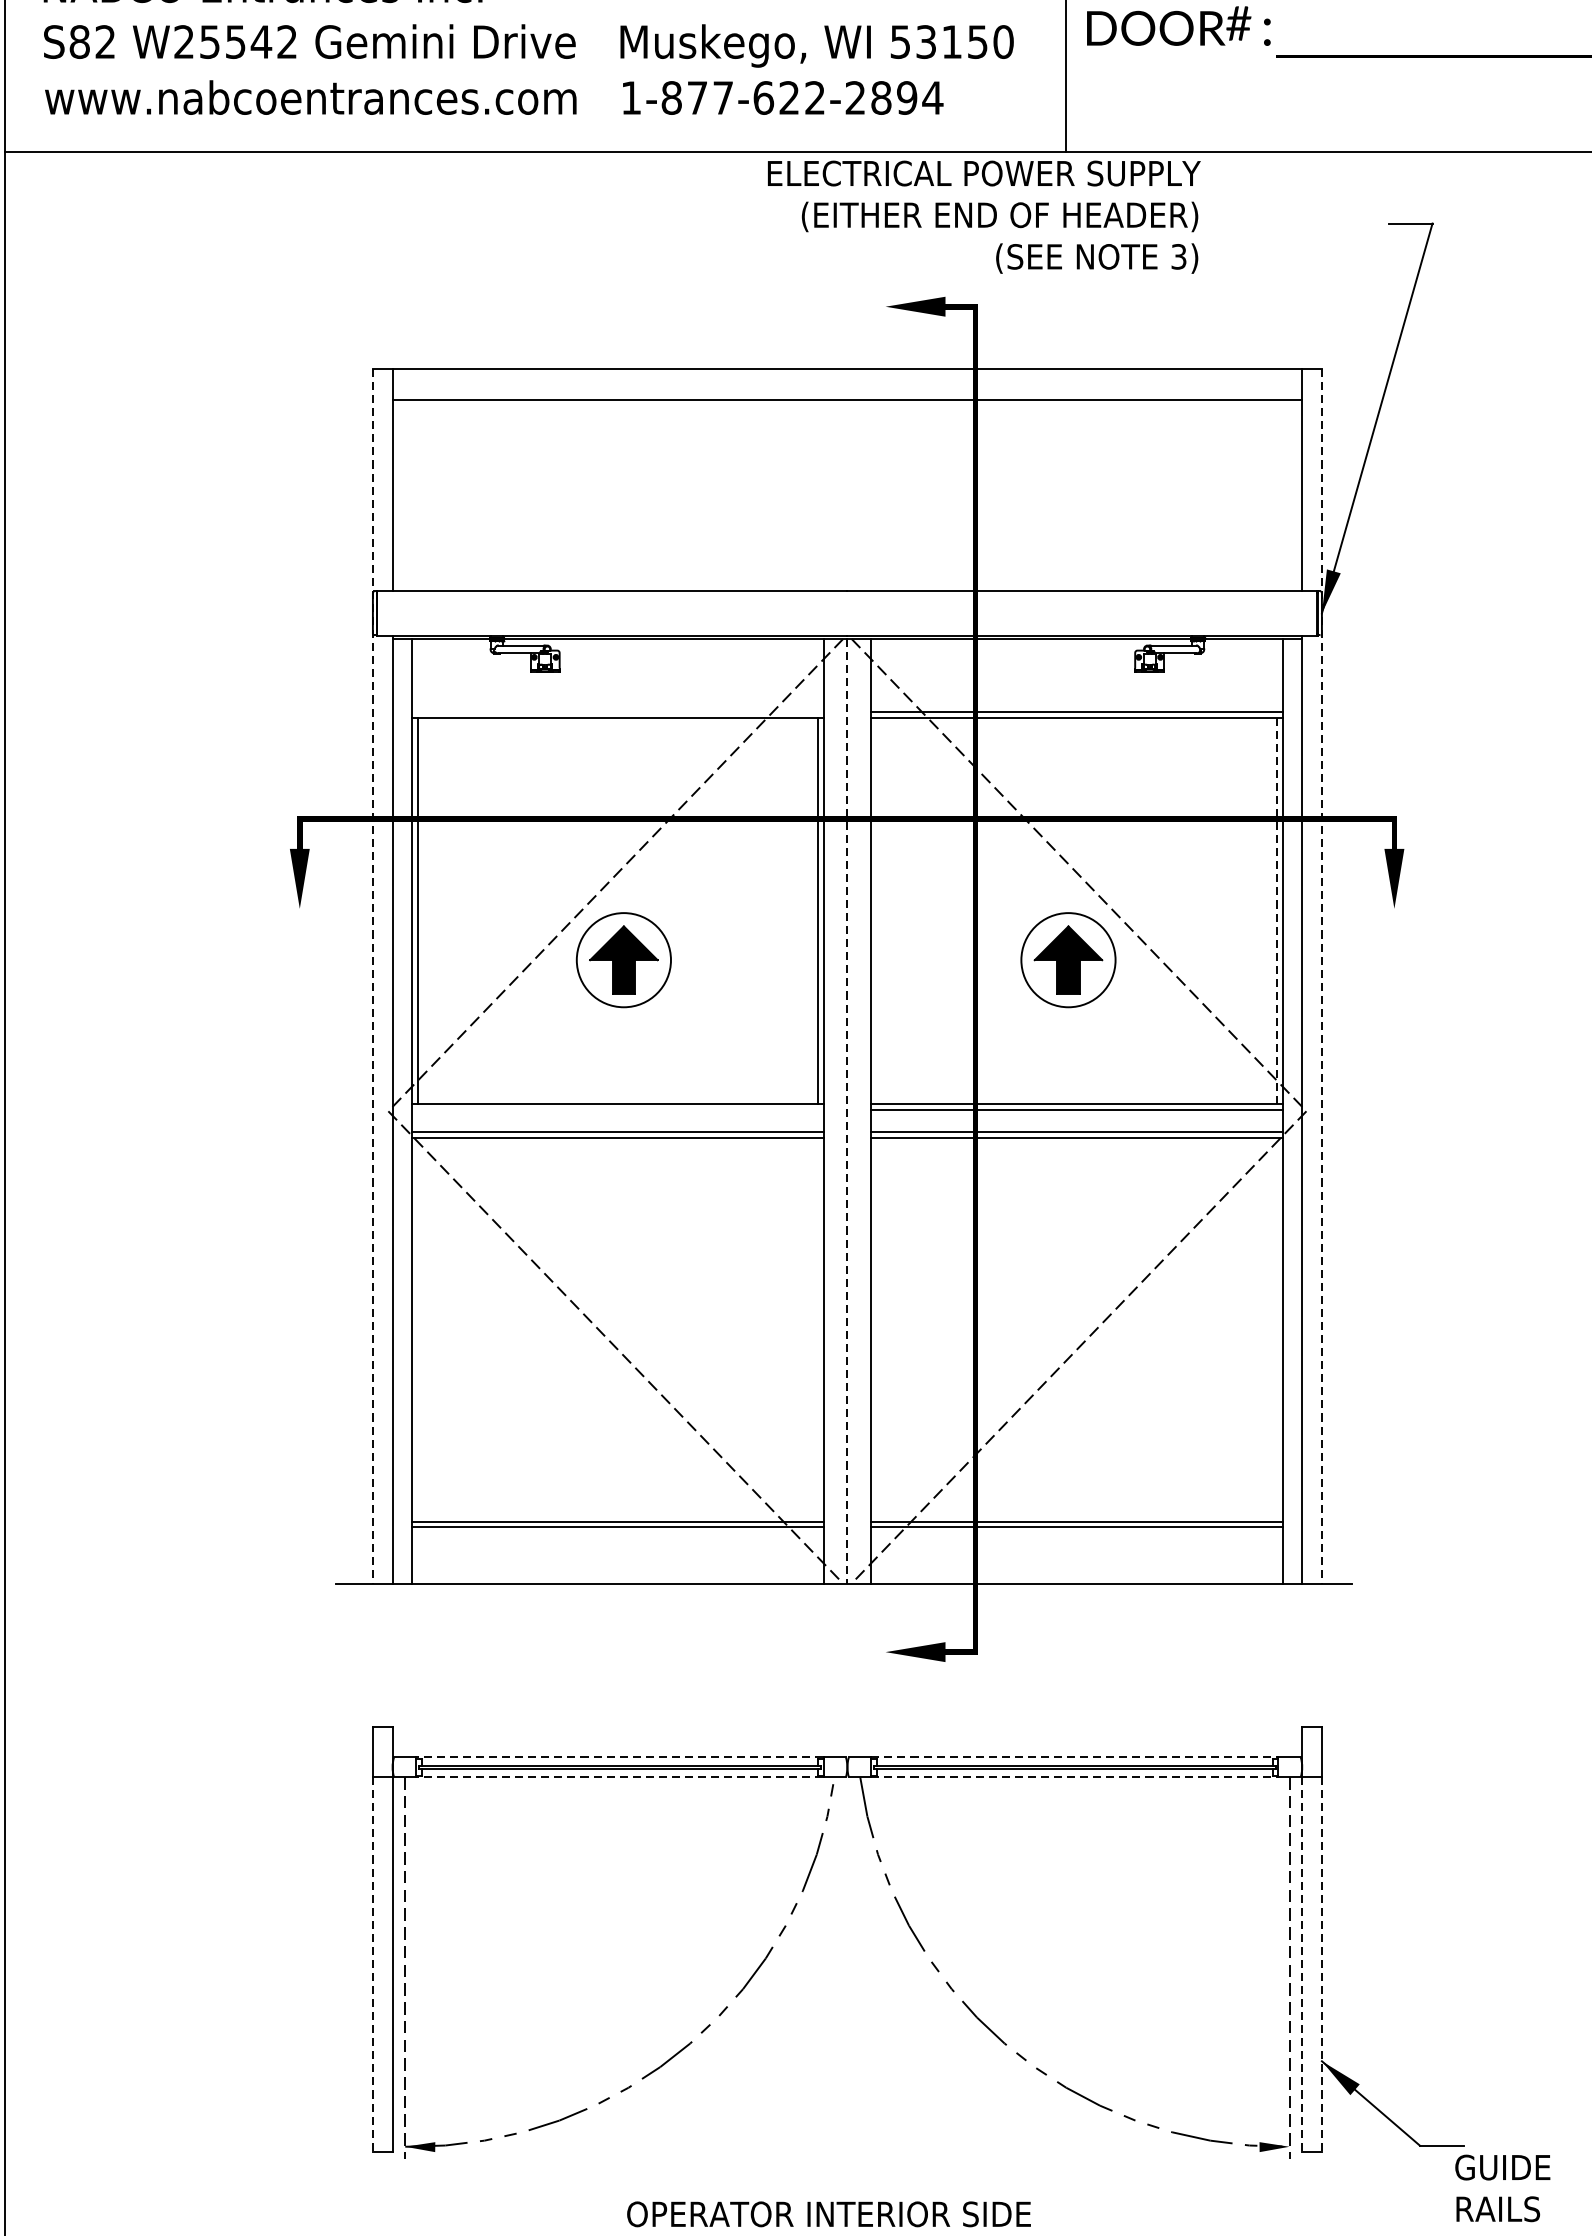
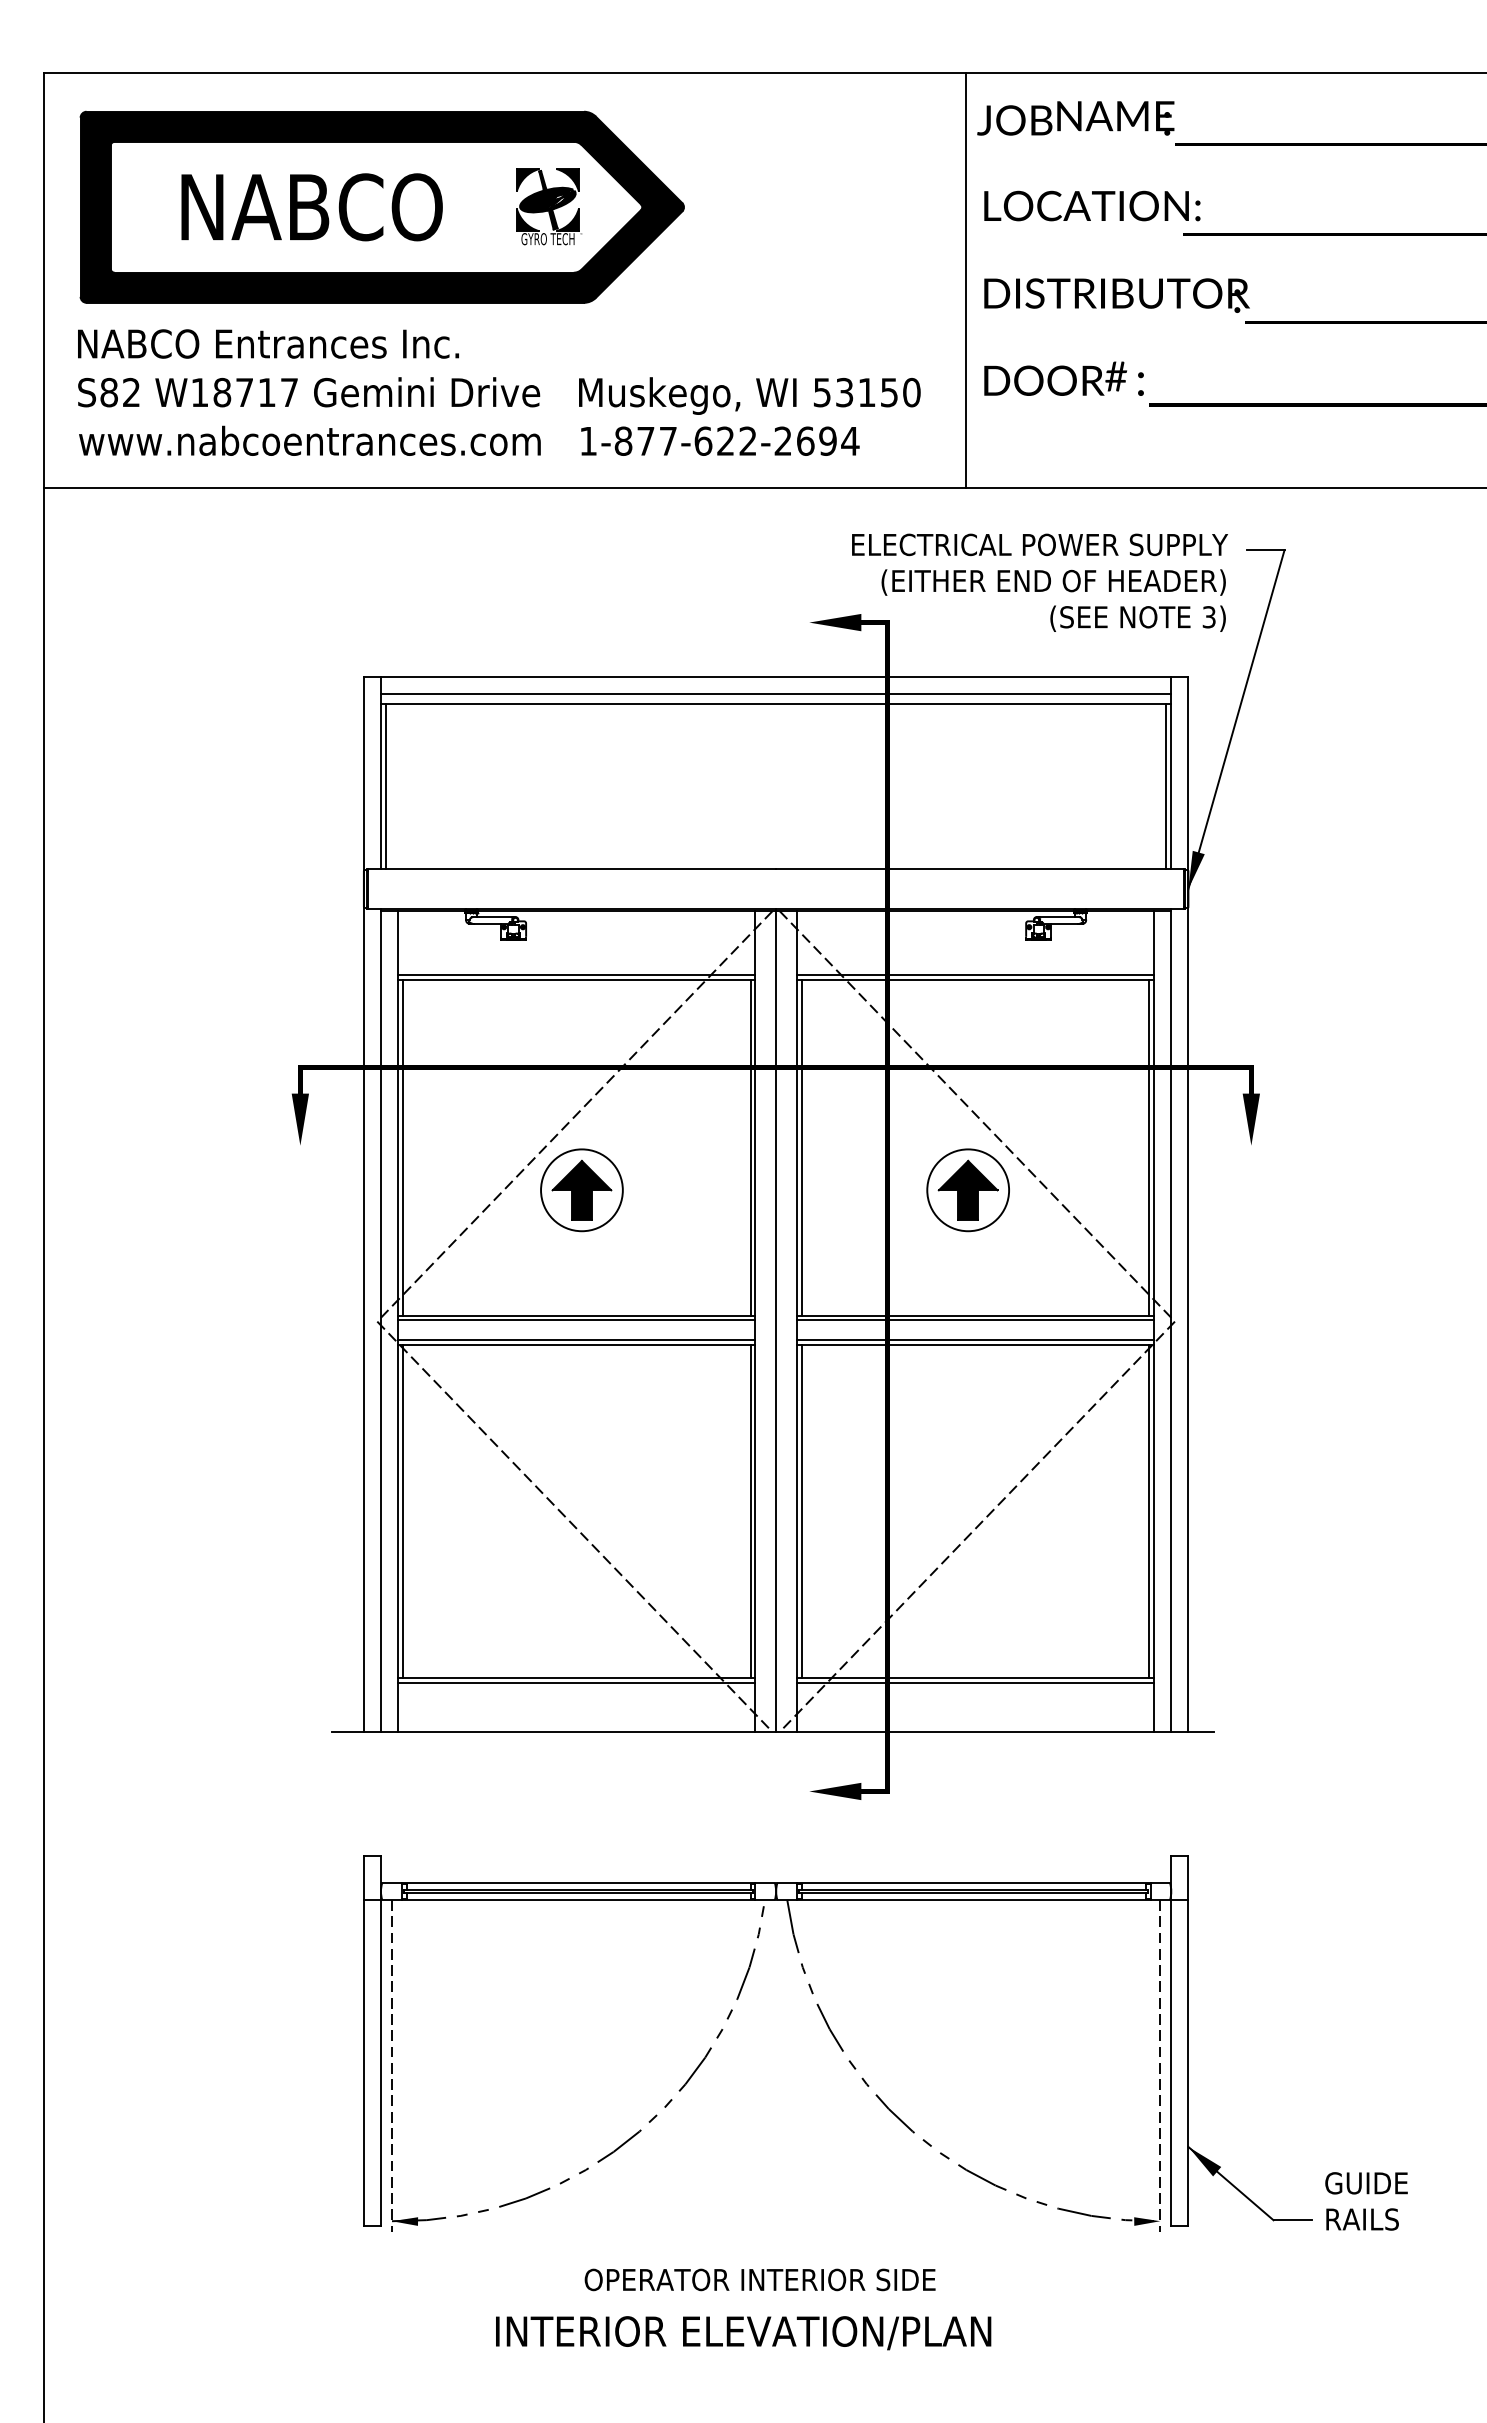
text: (235, 41) -> (244, 392), W25542 -> W18717
text: (881, 97) -> (805, 440), 1-877-622-2894 -> 1-877-622-2694
text: (983, 216) -> (1039, 582), moved
line: (846, 388) -> (775, 693), added
line: (397, 495) -> (385, 786), added
line: (1296, 495) -> (1166, 786), added
line: (617, 711) -> (576, 974), added
line: (876, 910) -> (801, 1147), added
line: (1277, 910) -> (1149, 1147), dashed -> solid
line: (372, 976) -> (363, 1204), dashed -> solid
line: (1322, 976) -> (1188, 1204), dashed -> solid
line: (617, 1110) -> (576, 1320), added
line: (847, 1112) -> (776, 1322), dashed -> solid
line: (417, 1329) -> (402, 1511), added
line: (817, 1329) -> (750, 1511), added
line: (876, 1329) -> (801, 1511), added
line: (1277, 1329) -> (1149, 1511), added
line: (619, 1756) -> (578, 1882), dashed -> solid
line: (1074, 1756) -> (973, 1882), dashed -> solid
line: (619, 1777) -> (578, 1900), dashed -> solid
line: (1074, 1777) -> (973, 1900), dashed -> solid
line: (372, 1965) -> (363, 2063), dashed -> solid
line: (1302, 1965) -> (1171, 2063), dashed -> solid
line: (1322, 1965) -> (1188, 2063), dashed -> solid
text: (1502, 2188) -> (1366, 2201), moved

